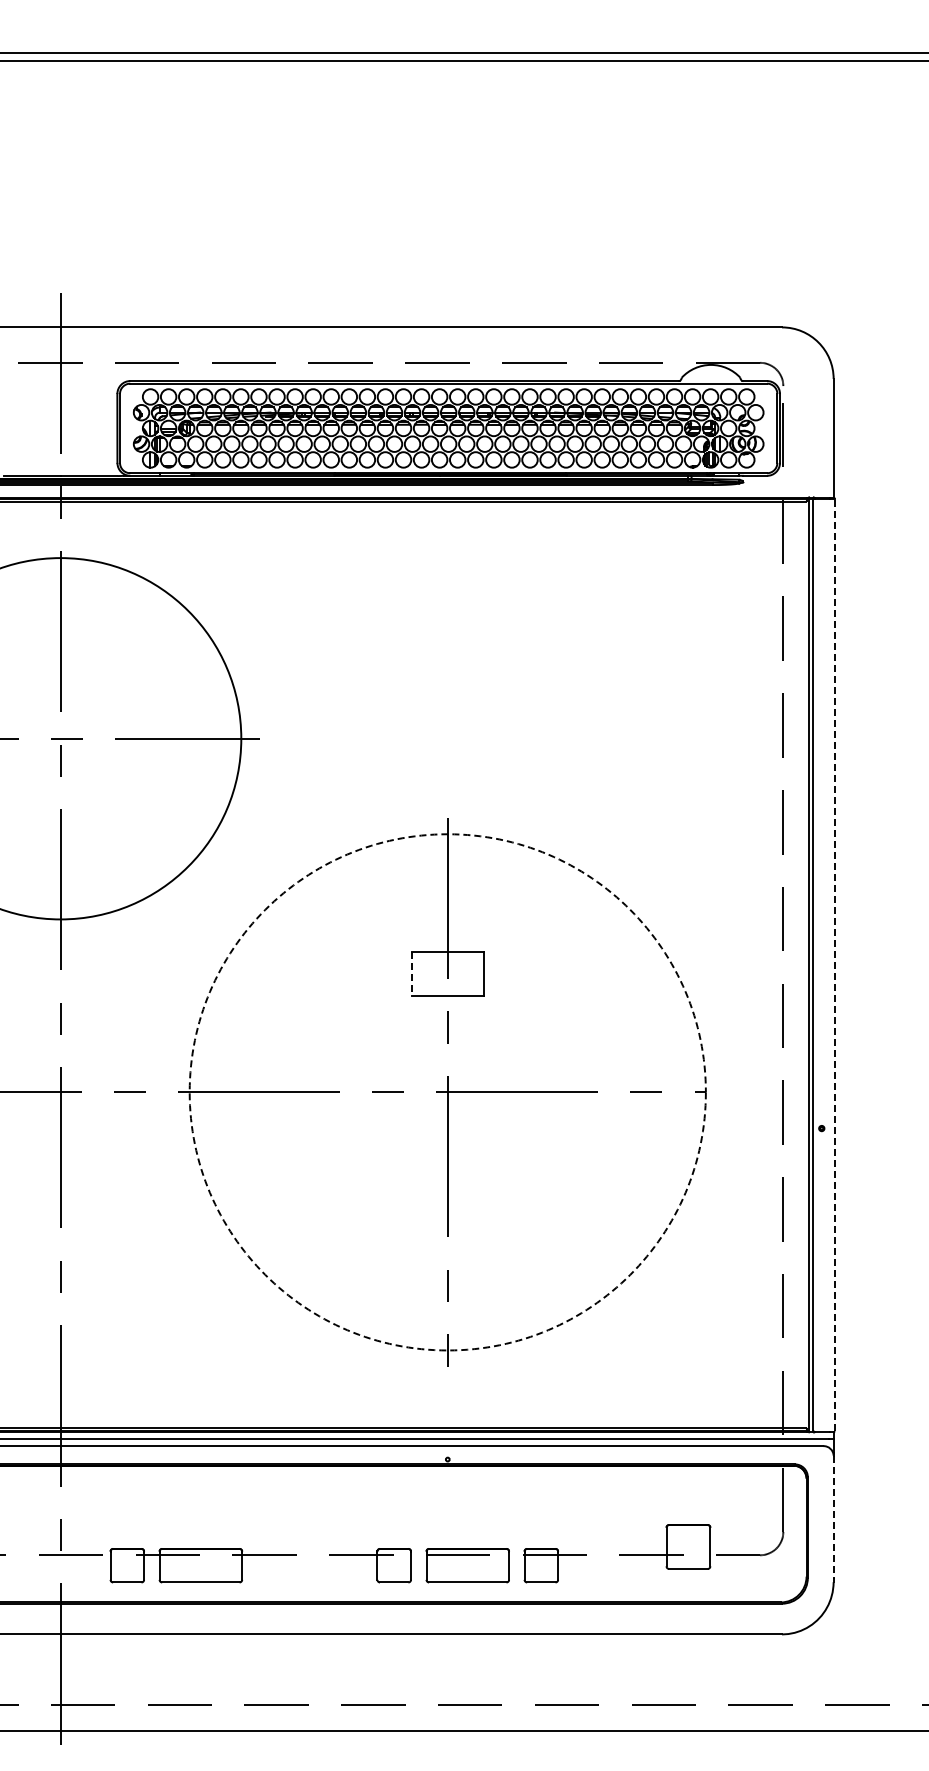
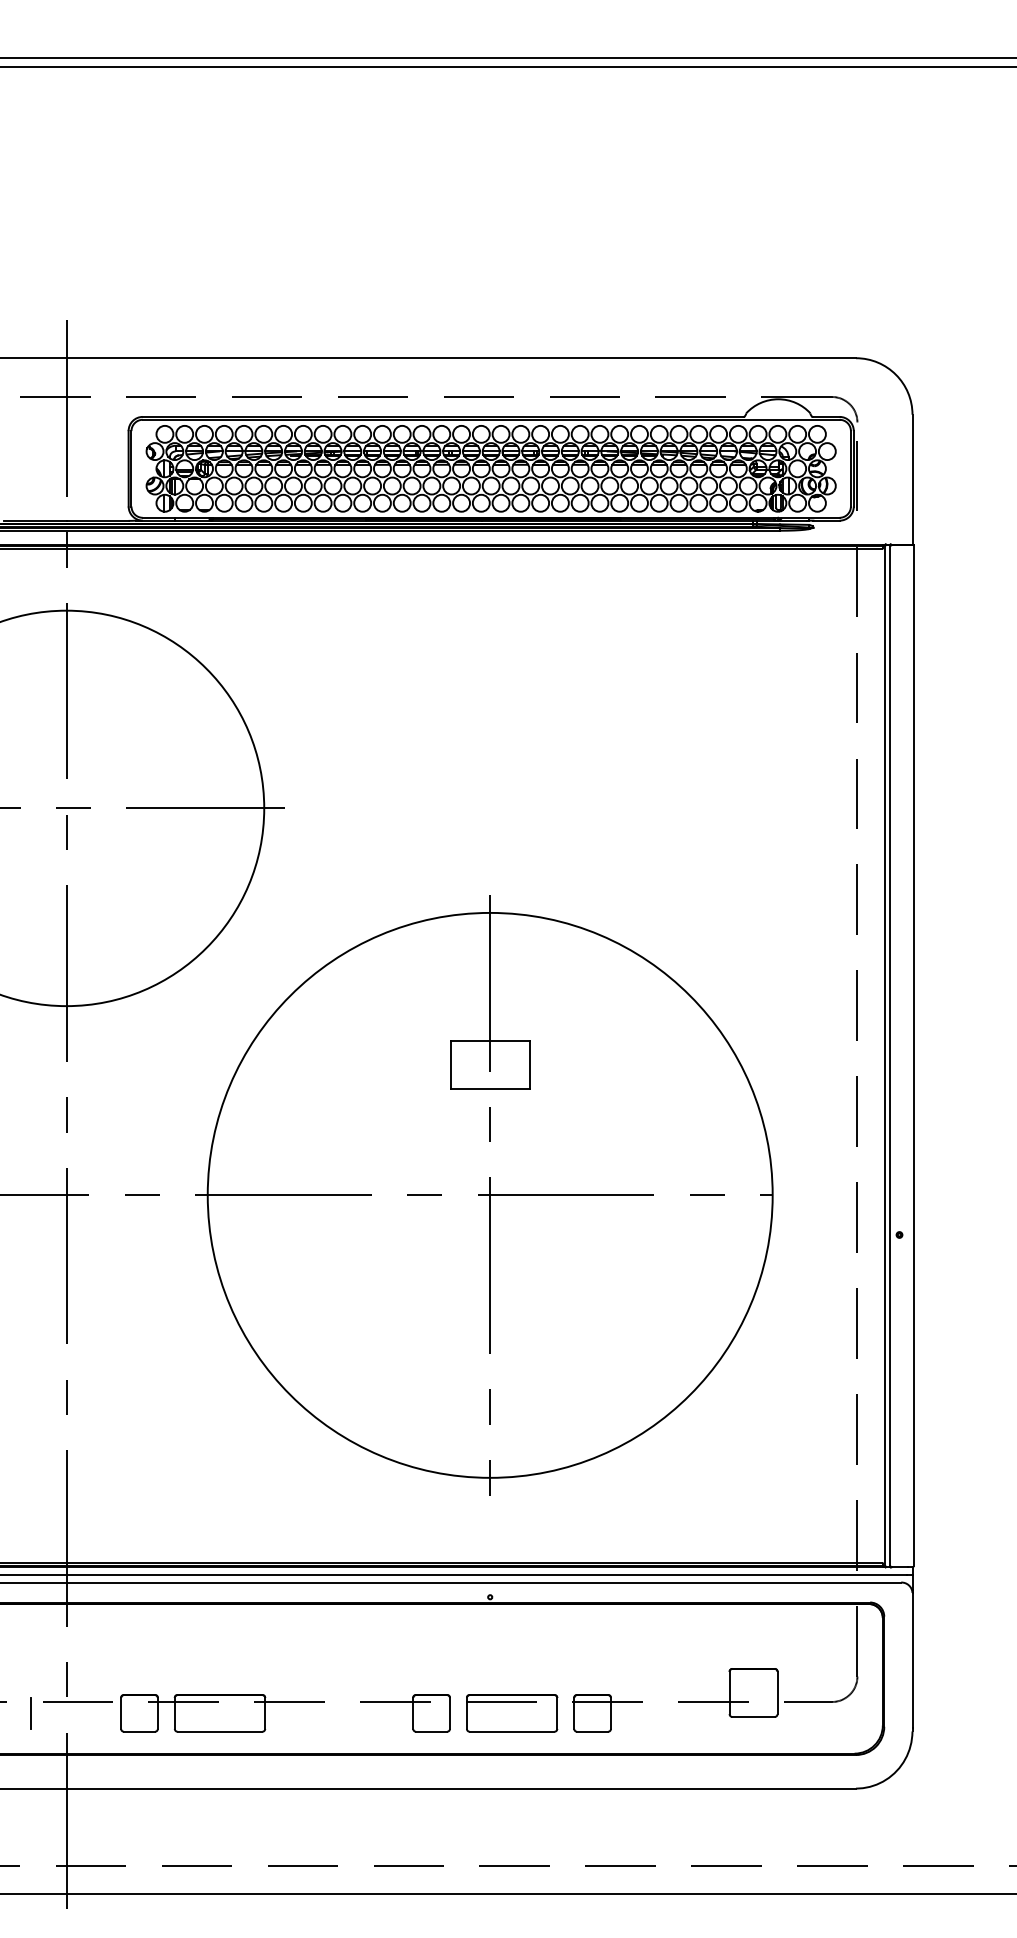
line: (834, 964) -> (913, 1055), dashed -> solid
line: (411, 973) -> (450, 1065), dashed -> solid
circle: (447, 1092) -> (489, 1195), dashed -> solid
line: (833, 1517) -> (912, 1660), dashed -> solid
line: (27, 1565) -> (30, 1713), added

